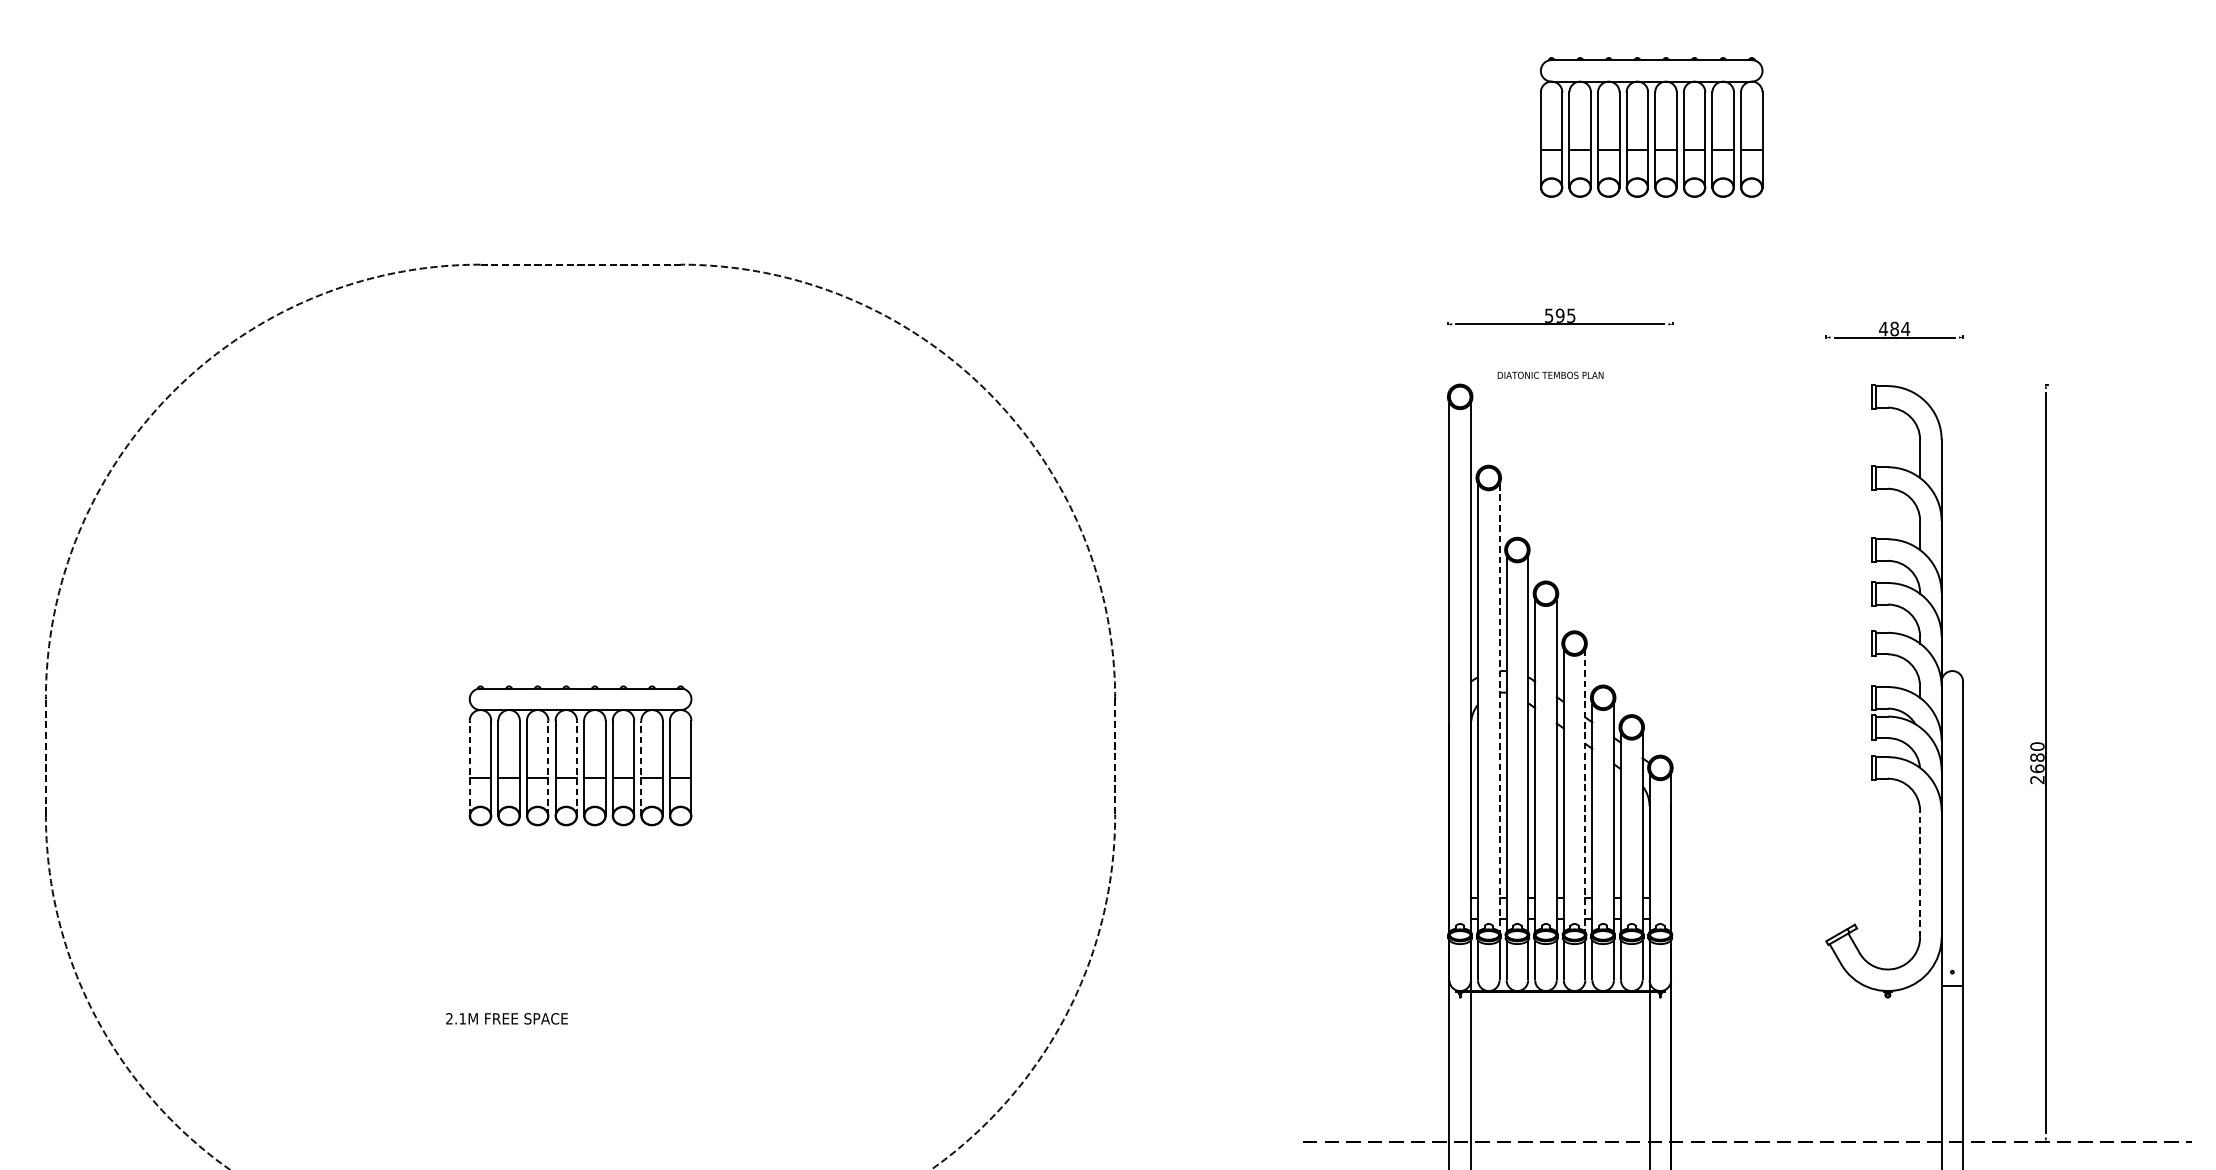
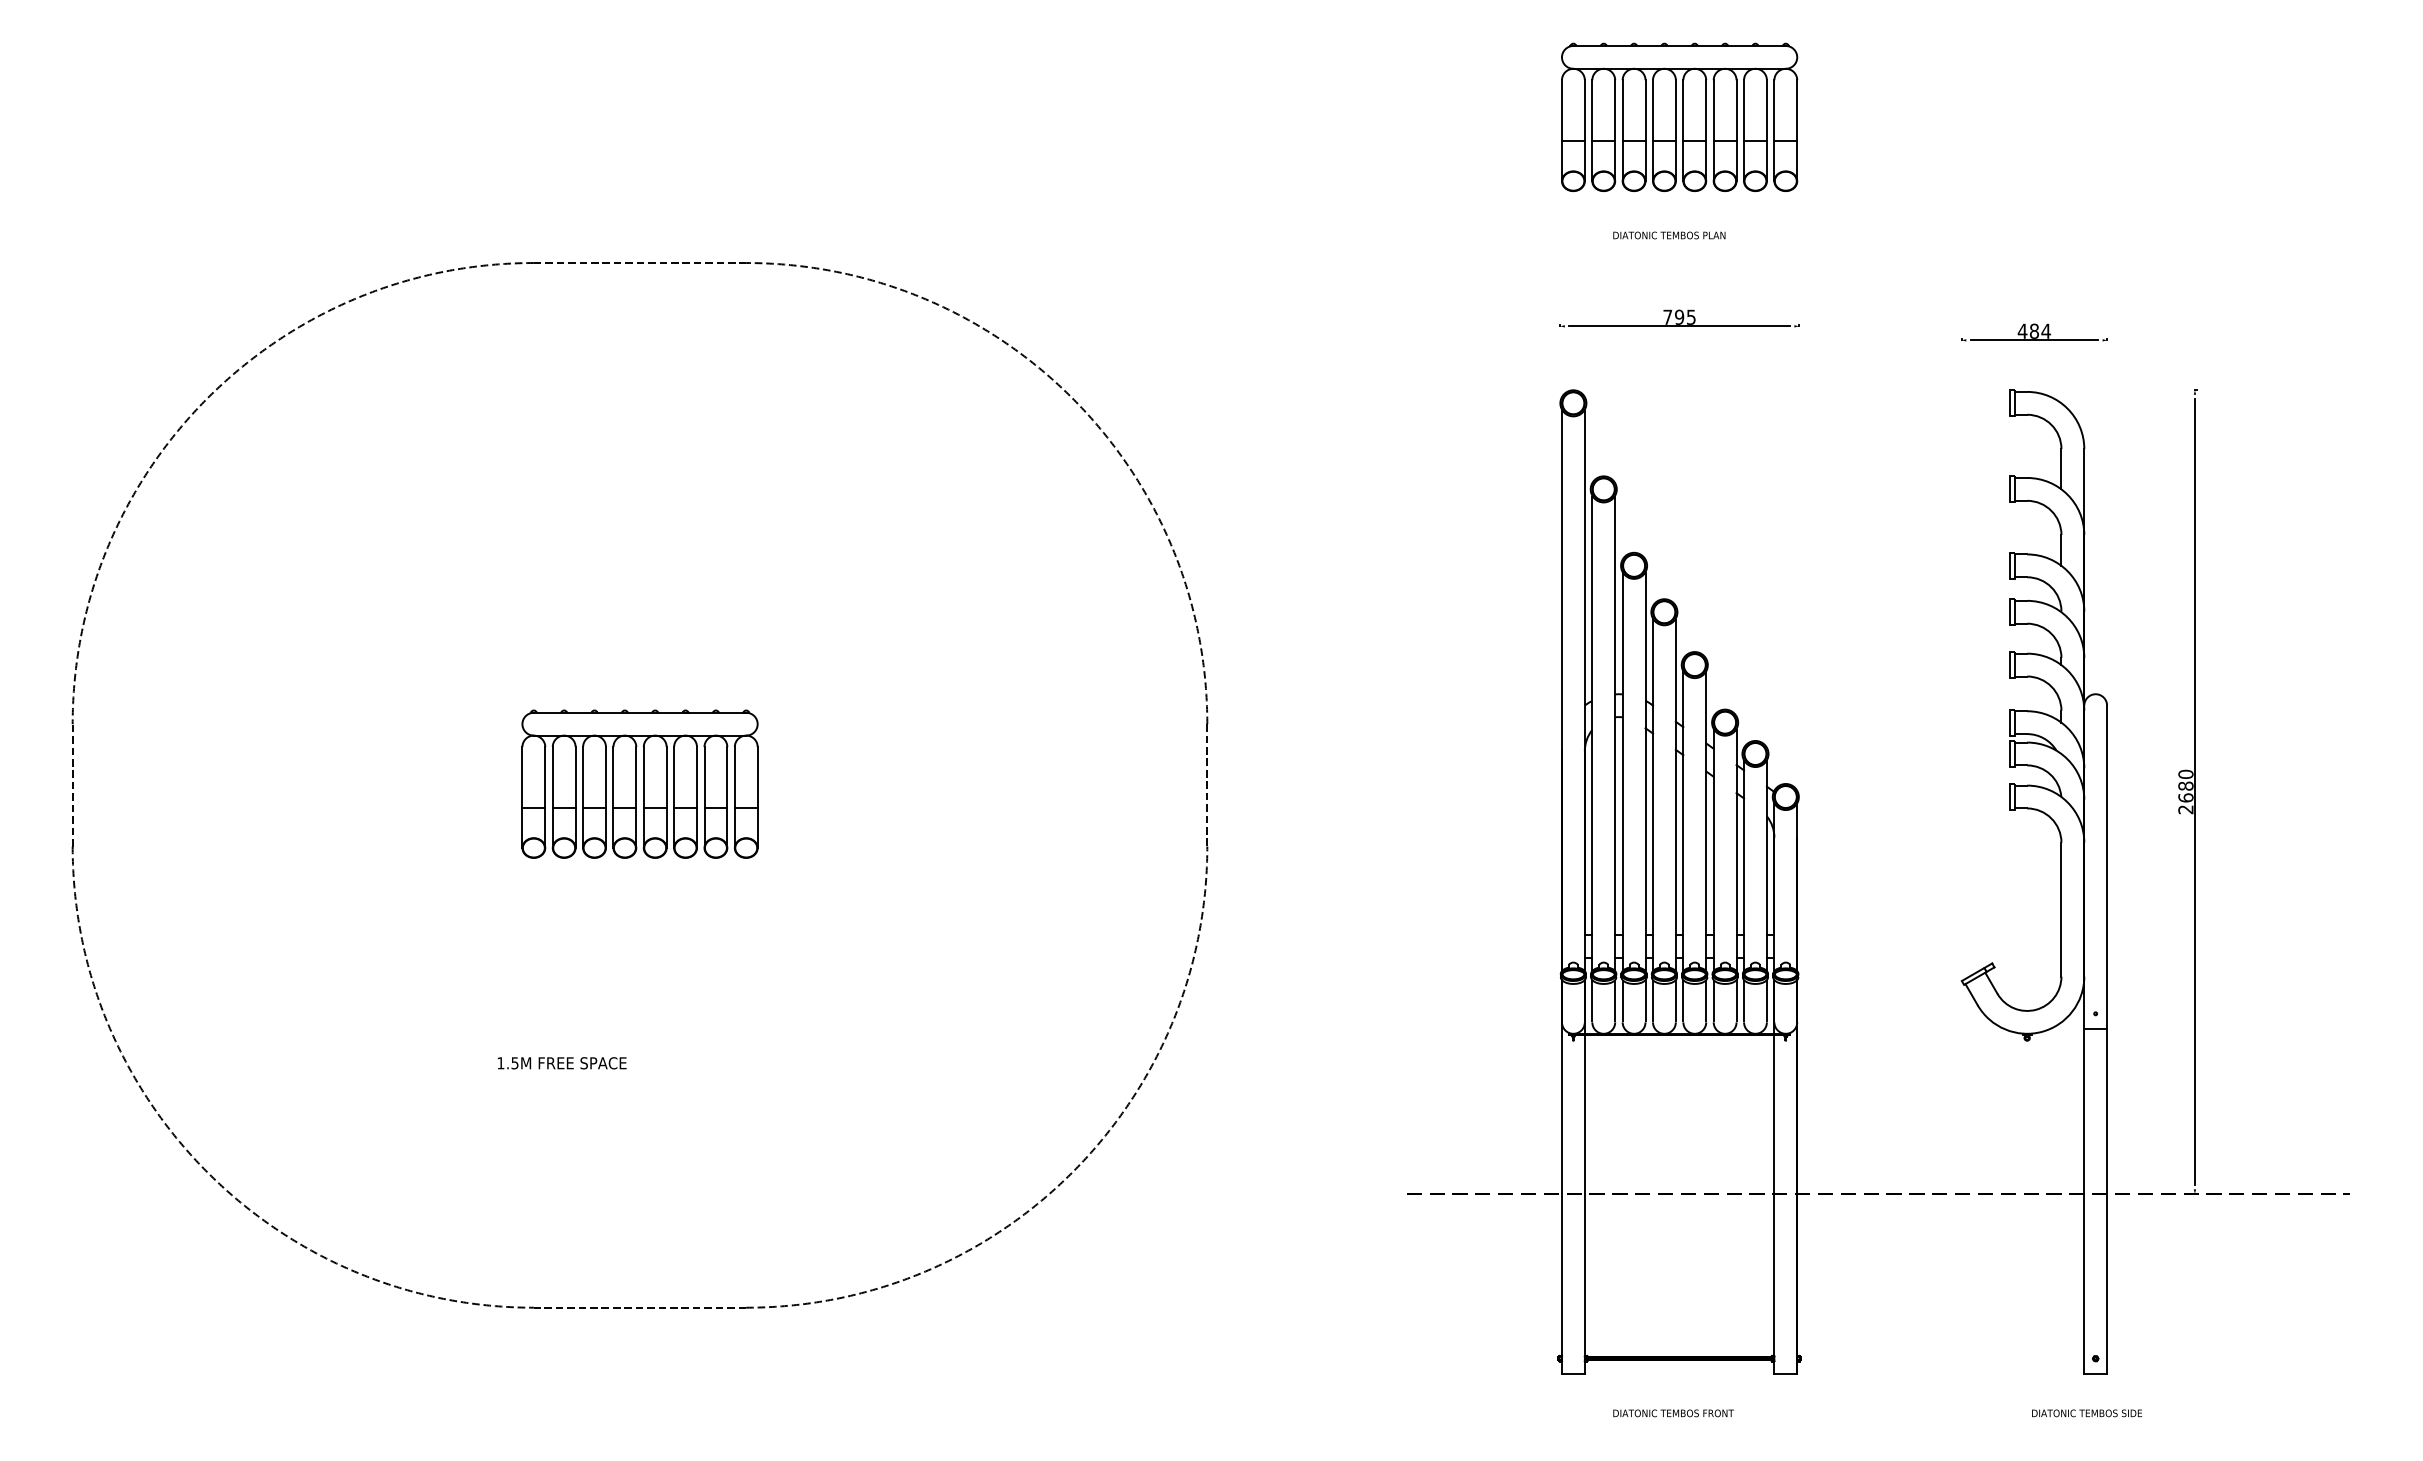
part: (1651, 126) -> (1679, 116), moved
text: (1548, 315) -> (1667, 316), 595 -> 795
text: (1550, 375) -> (1669, 235), moved
line: (1499, 708) -> (1615, 733), dashed -> solid
line: (469, 768) -> (522, 797), dashed -> solid
line: (548, 768) -> (605, 797), dashed -> solid
line: (577, 768) -> (636, 797), dashed -> solid
line: (641, 768) -> (704, 797), dashed -> solid
line: (1585, 790) -> (1706, 821), dashed -> solid
line: (1920, 873) -> (2061, 909), dashed -> solid
text: (455, 1019) -> (507, 1063), 2.1M -> 1.5M

